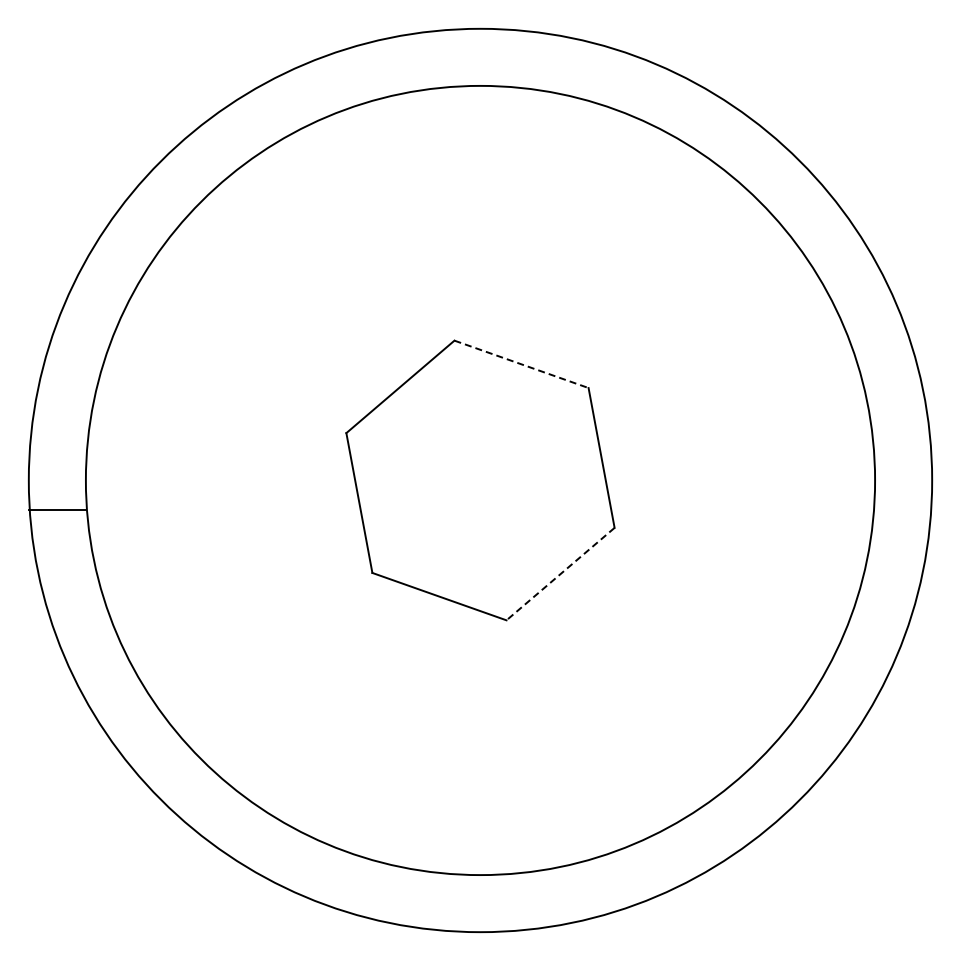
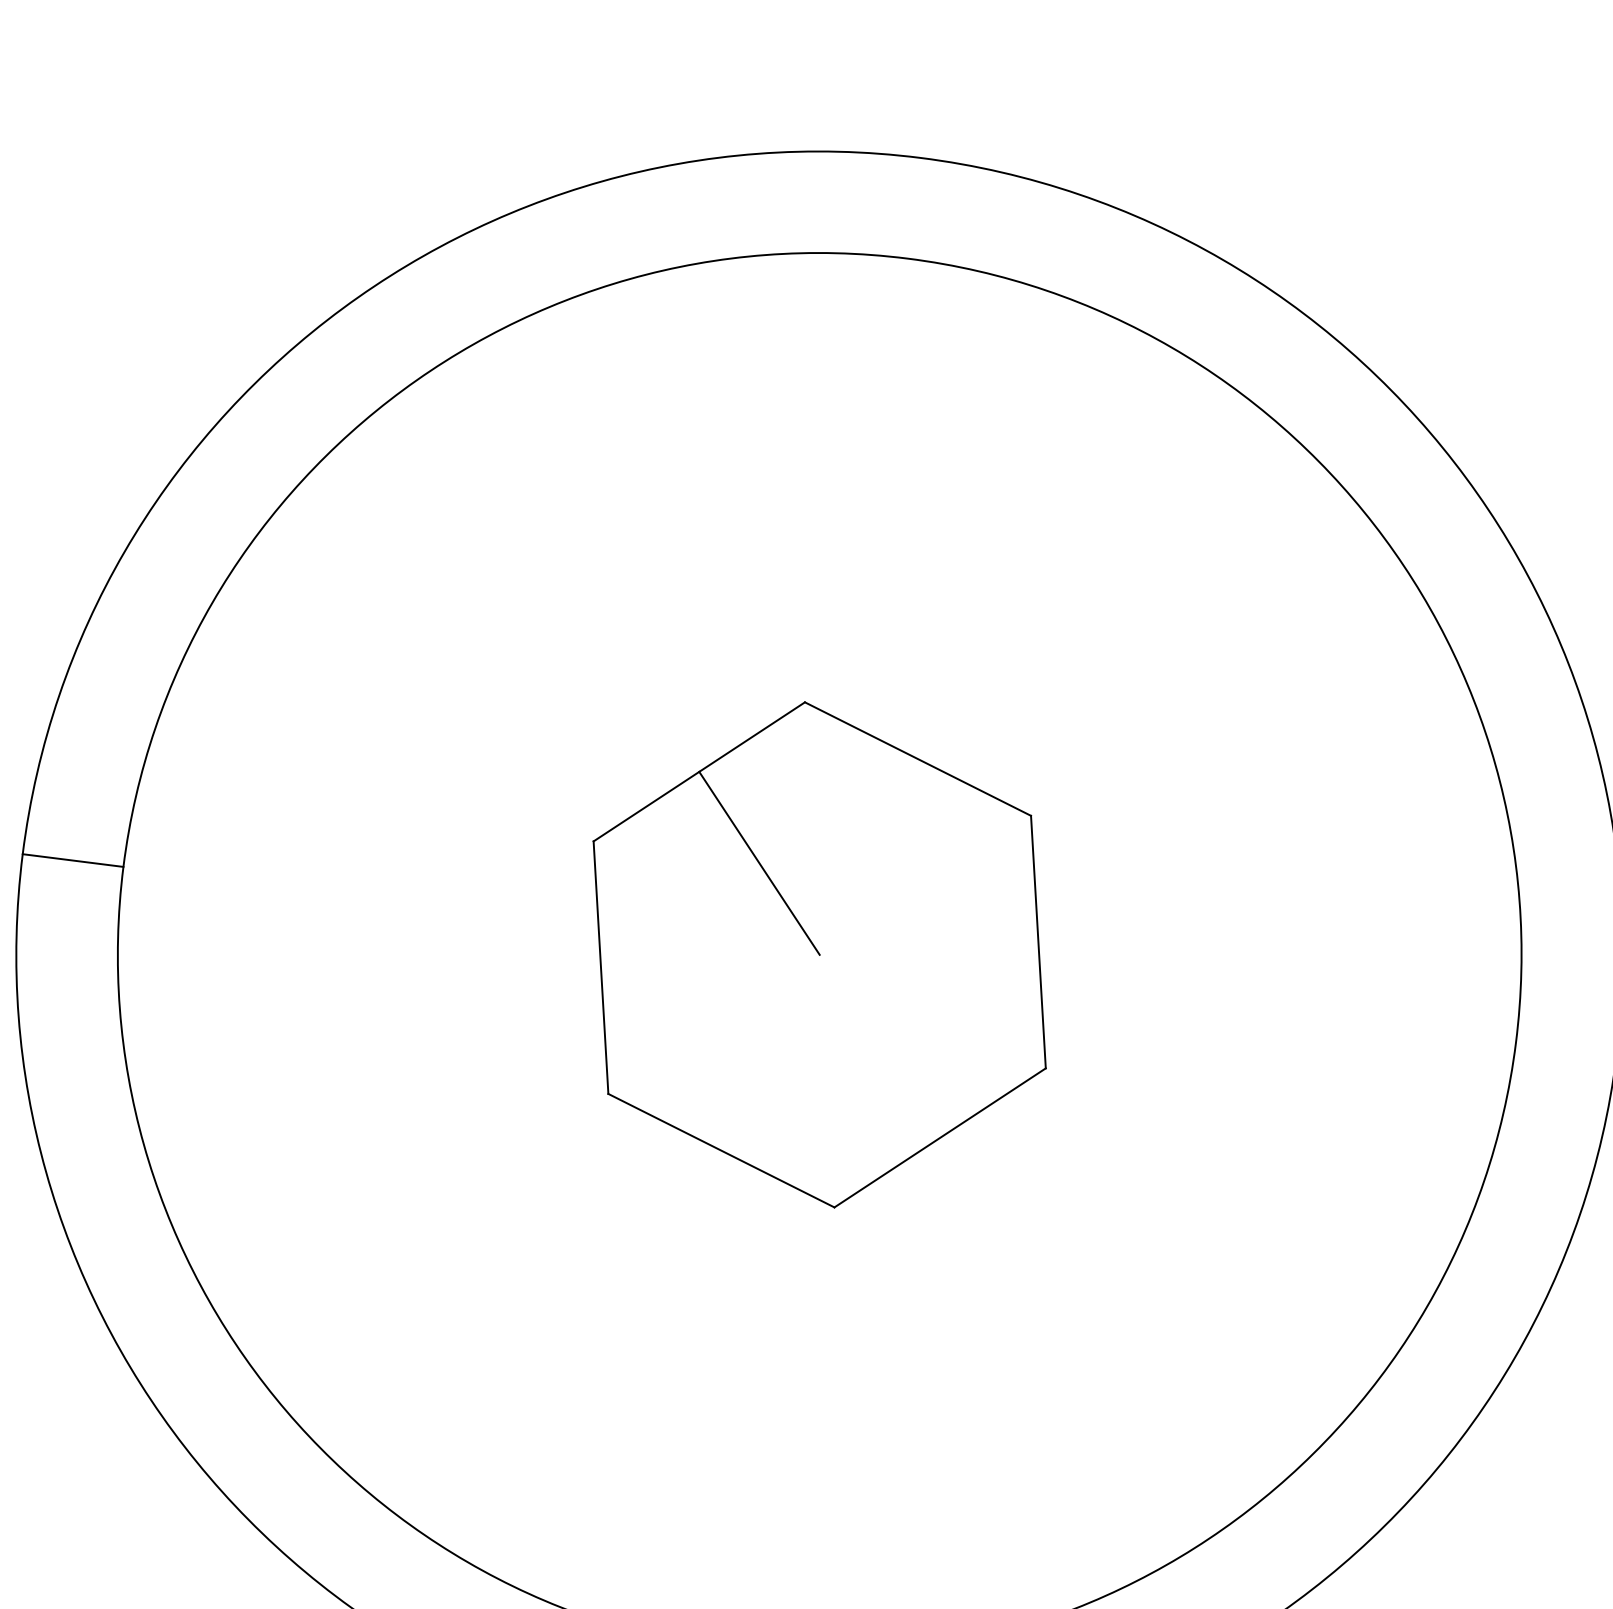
line: (522, 364) -> (919, 759), dashed -> solid
line: (440, 433) -> (759, 863), added
line: (56, 510) -> (71, 860), moved
line: (560, 574) -> (939, 1138), dashed -> solid

